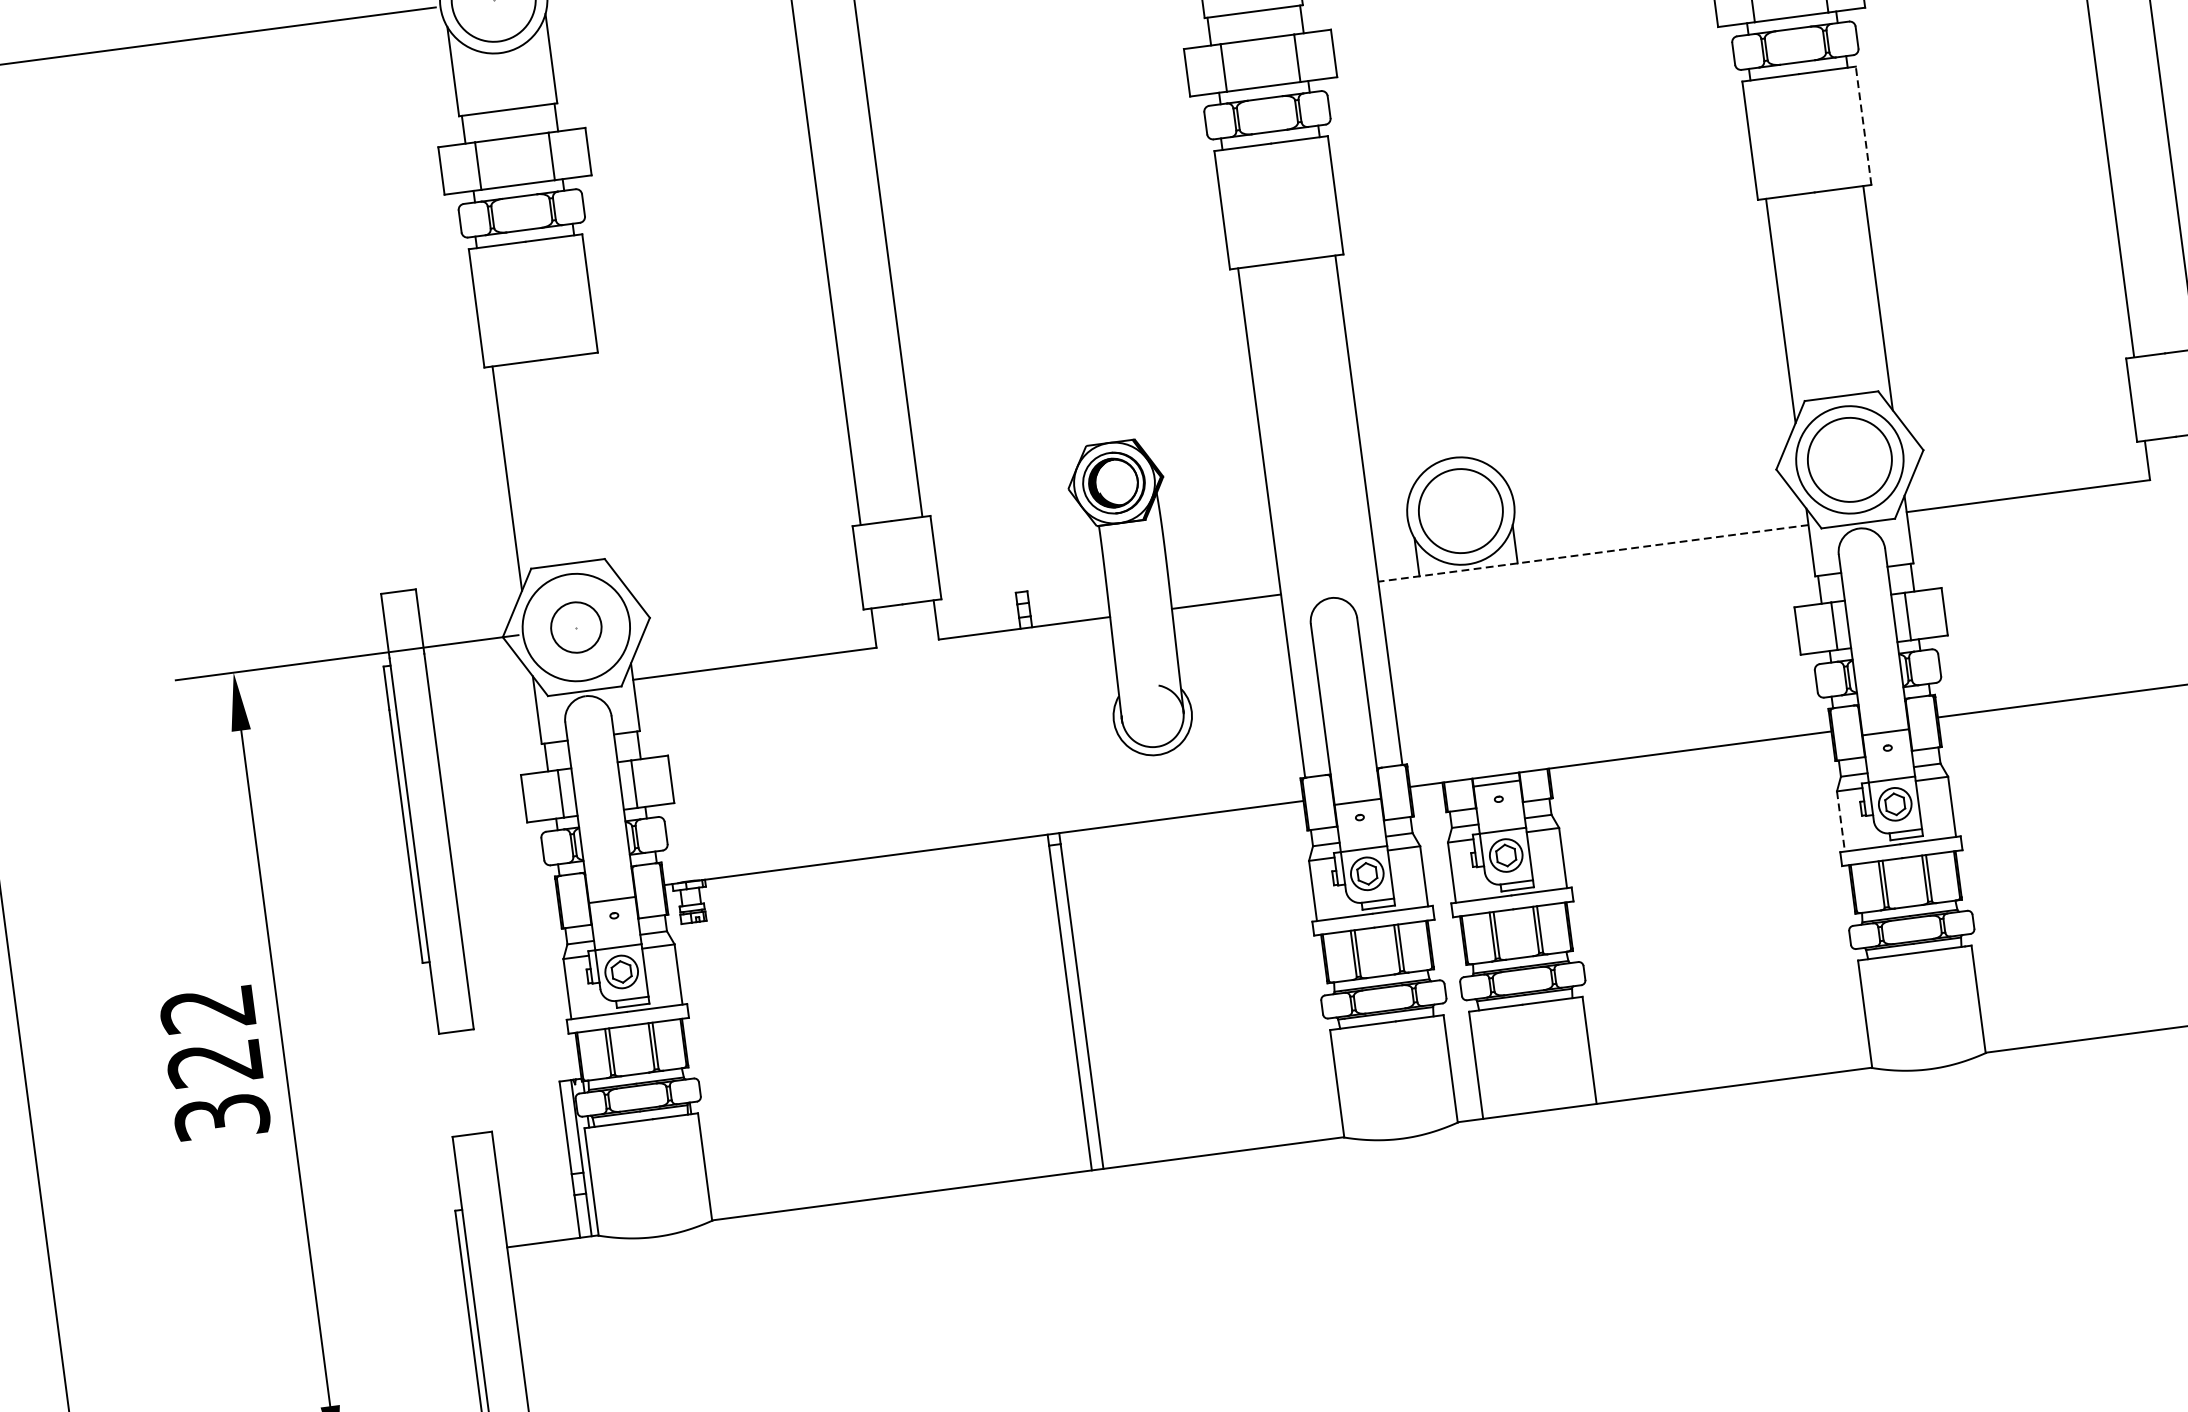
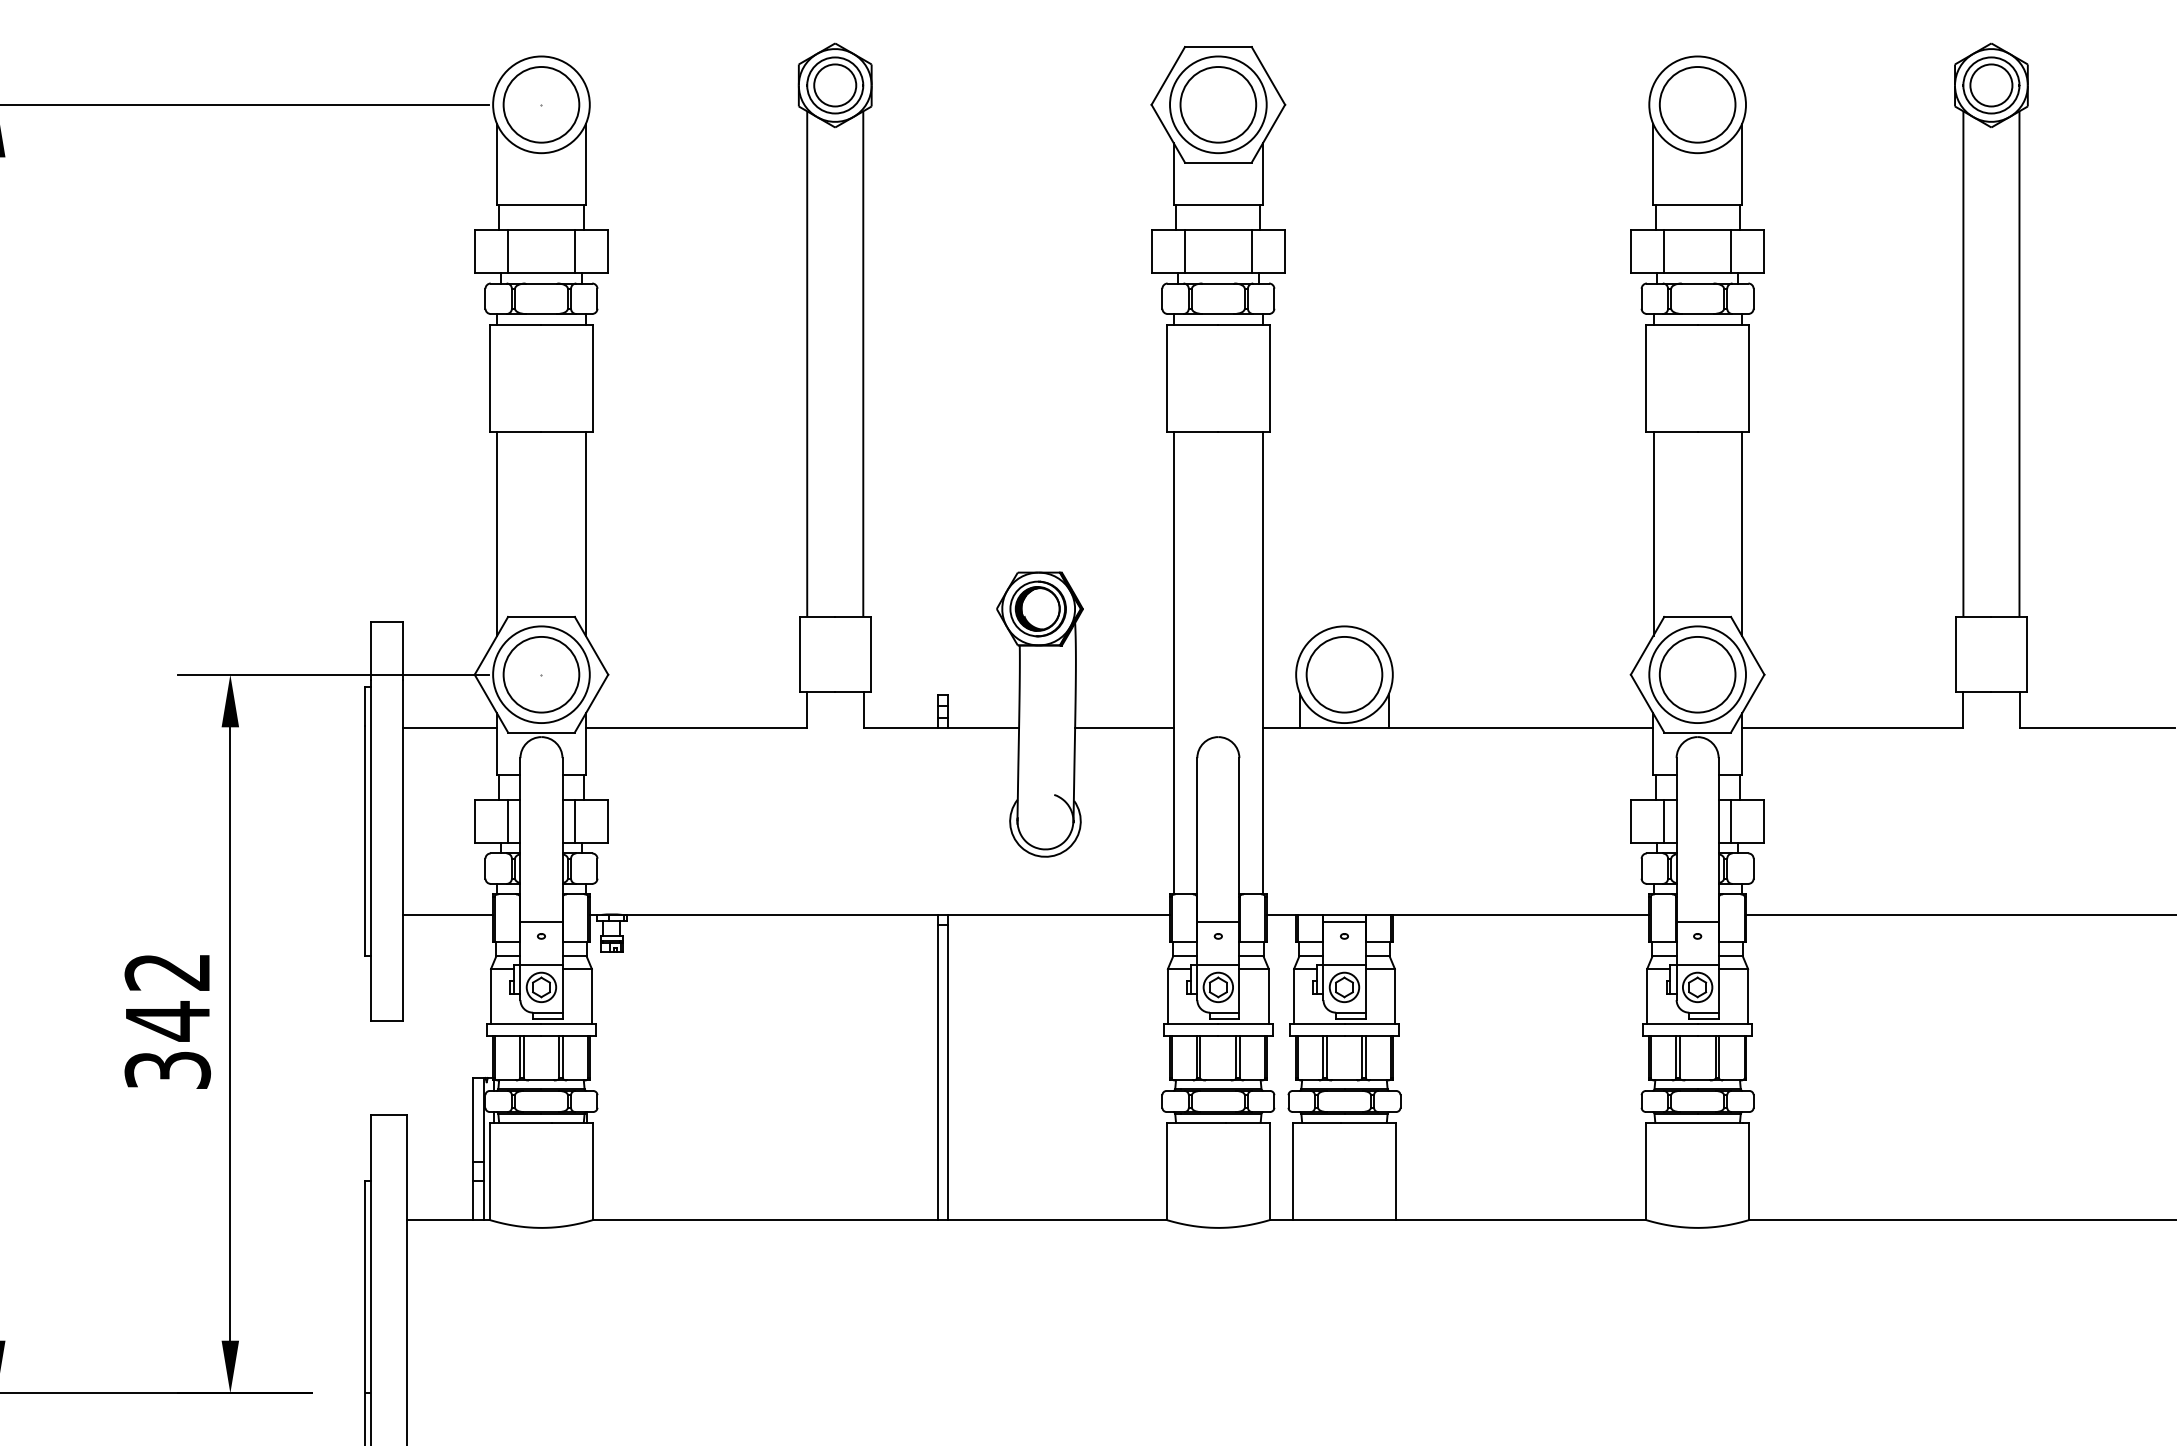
line: (1864, 126) -> (1749, 378), dashed -> solid
line: (604, 465) -> (585, 533), added
line: (1593, 553) -> (1457, 728), dashed -> solid
circle: (576, 627) -> (541, 674), size x1.67
line: (482, 700) -> (449, 728), added
line: (1841, 821) -> (1647, 996), dashed -> solid
line: (507, 905) -> (447, 914), added
text: (213, 1063) -> (166, 1021), 322 -> 342

